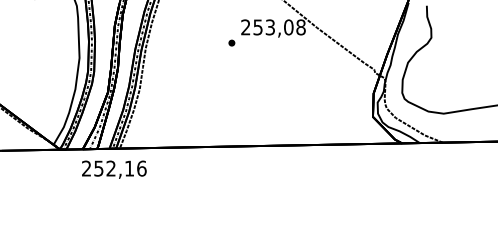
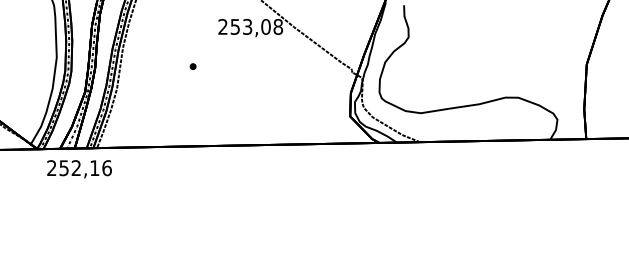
part: (231, 42) -> (192, 66), moved
text: (114, 169) -> (79, 169), moved

